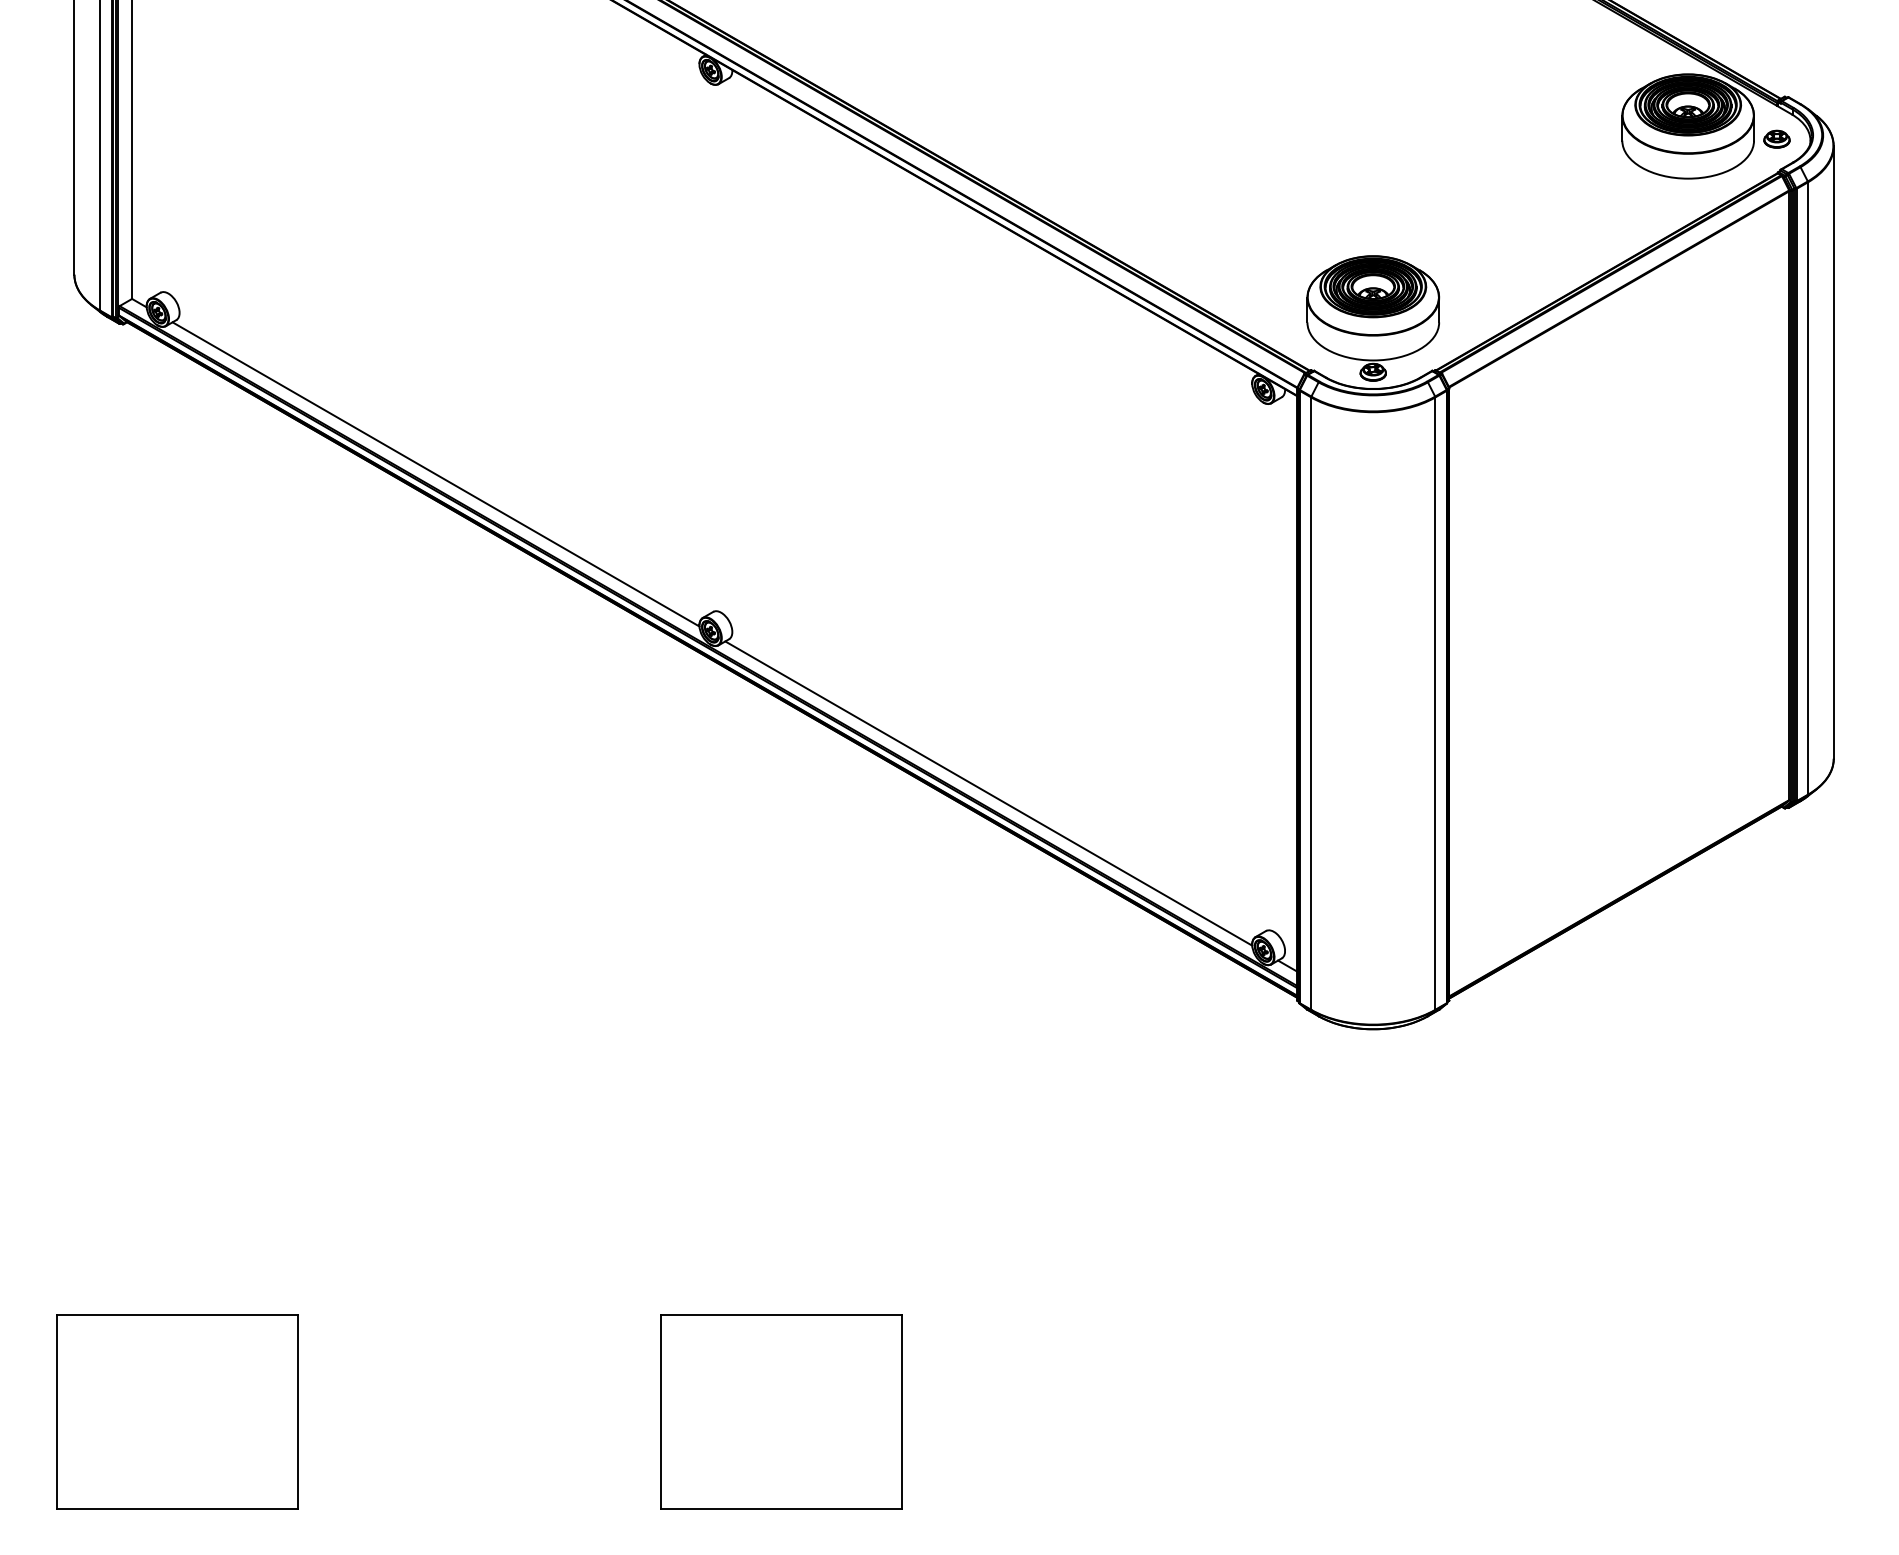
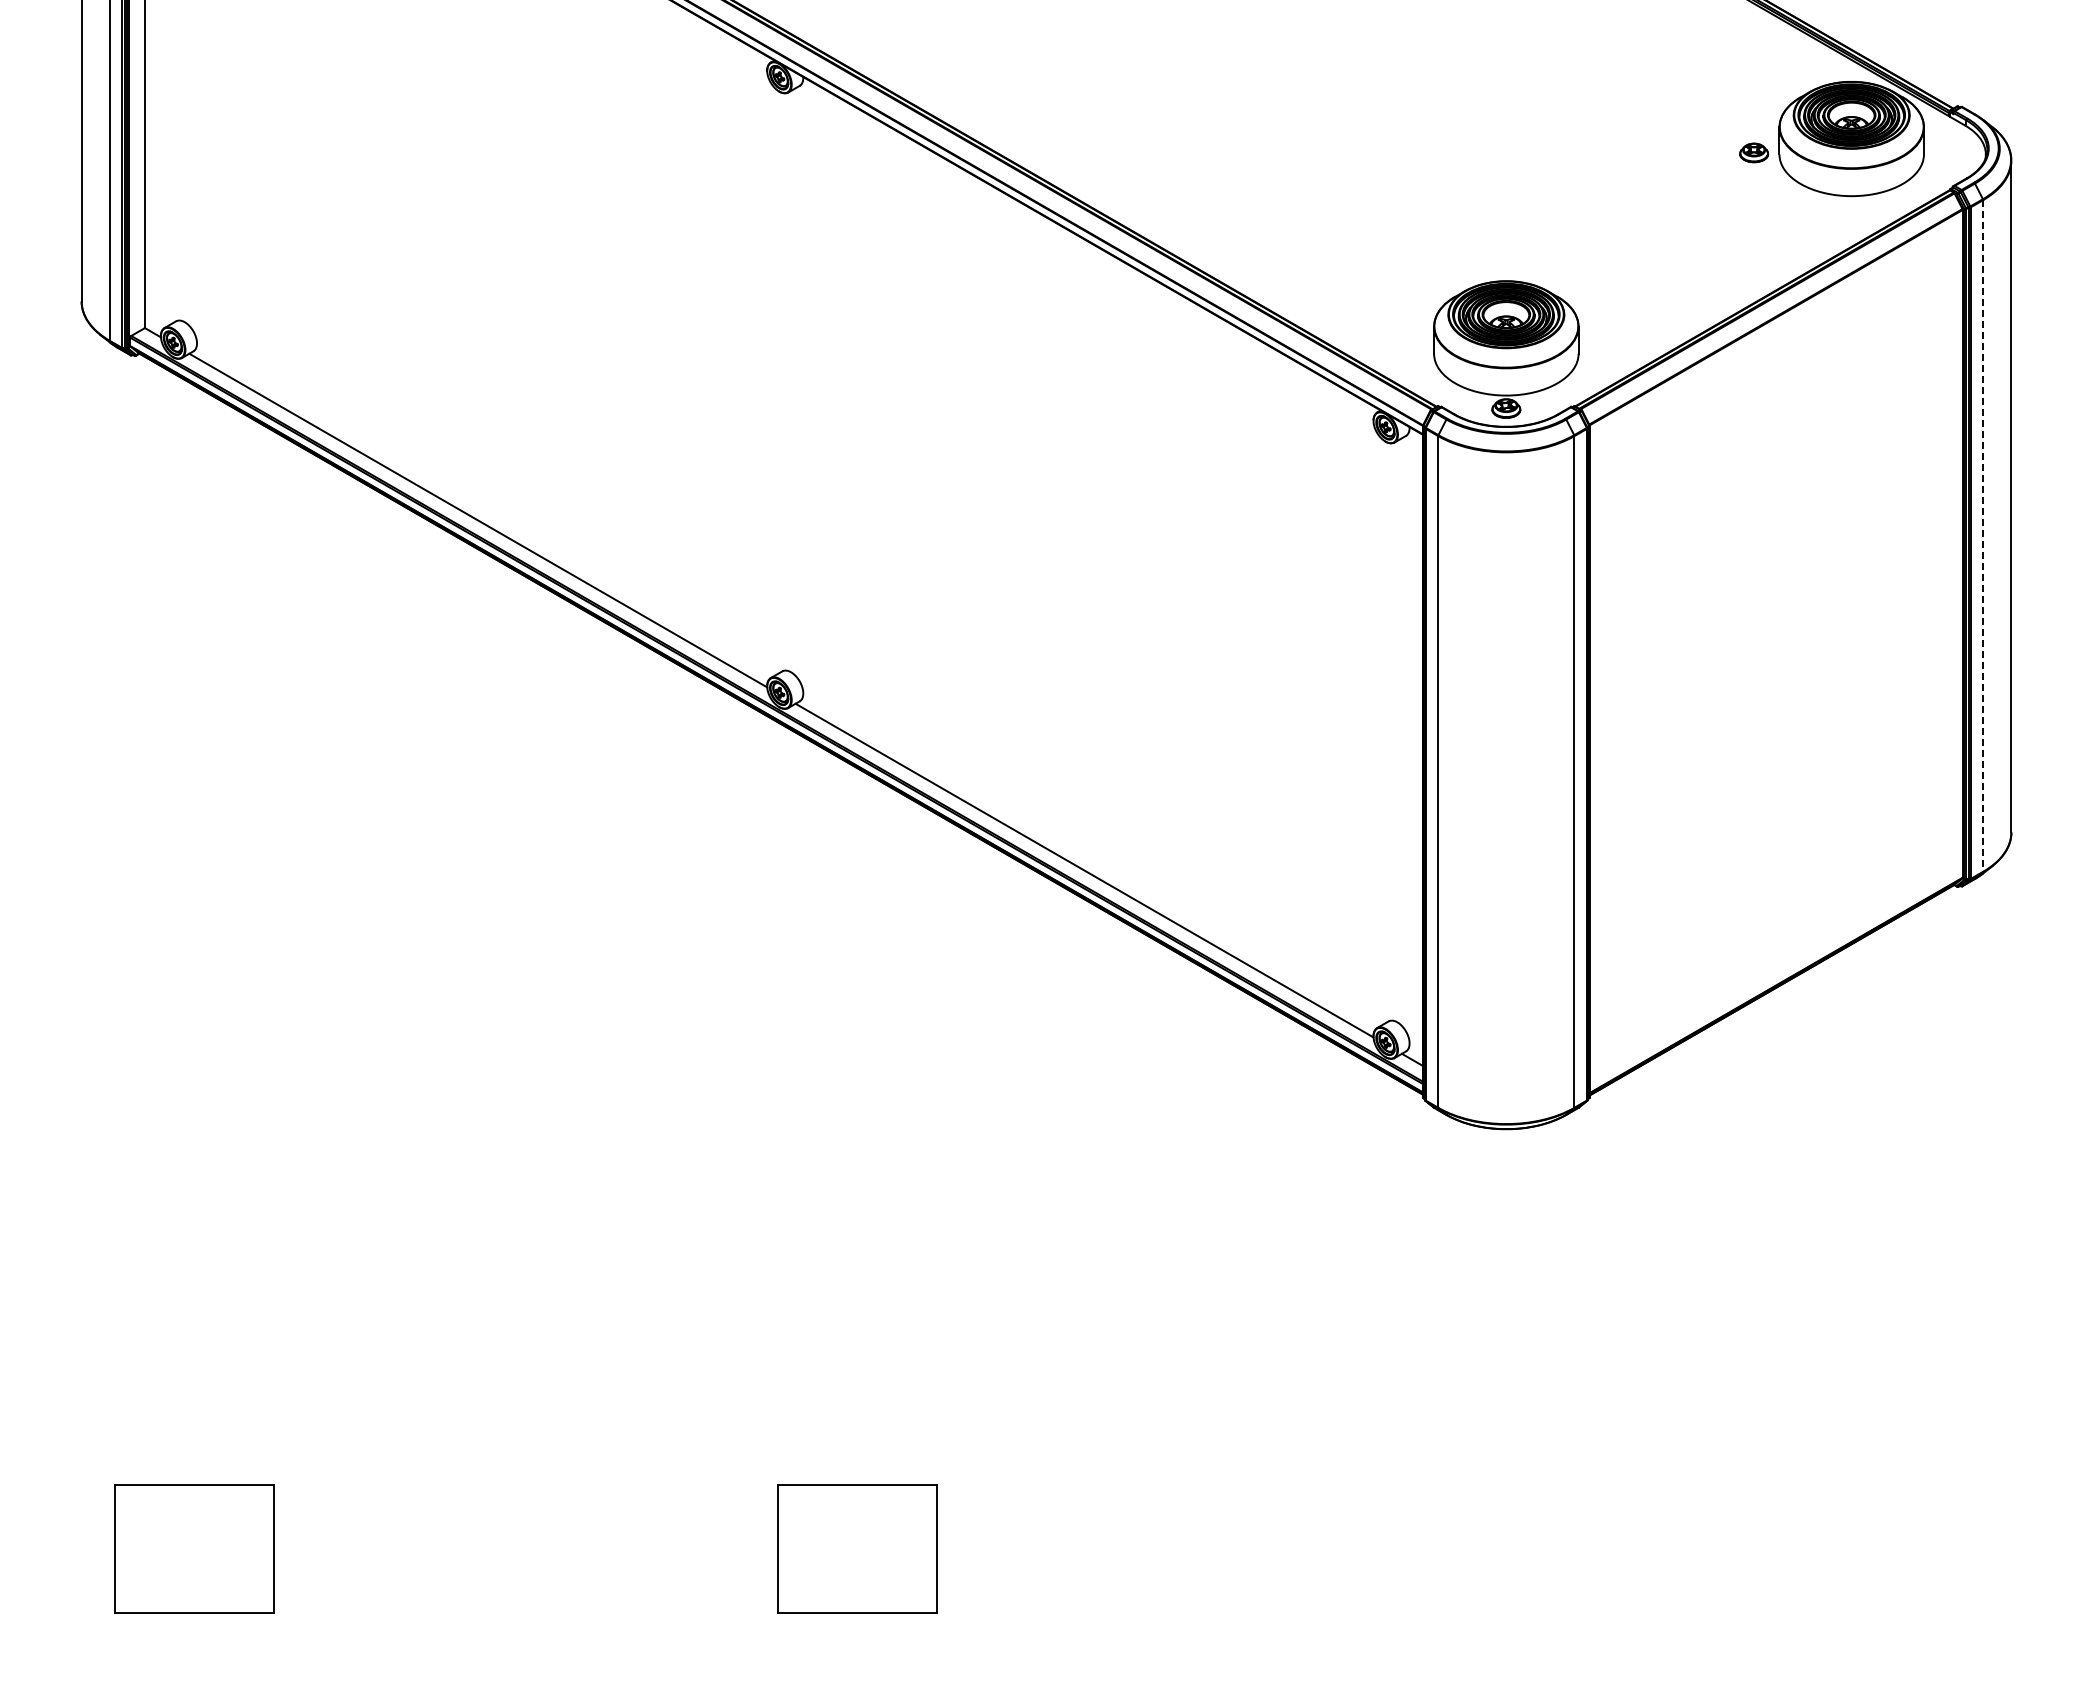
part: (1777, 138) -> (1754, 152), moved
line: (1808, 488) -> (1983, 535), solid -> dashed
part: (177, 1411) -> (194, 1548), size x0.6
part: (781, 1411) -> (857, 1548), size x0.6

